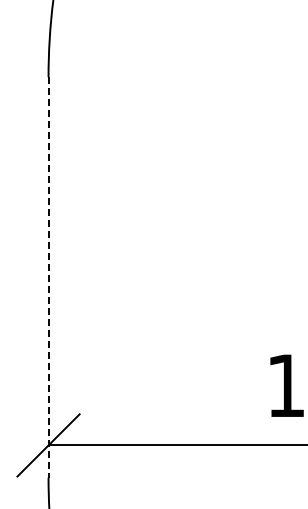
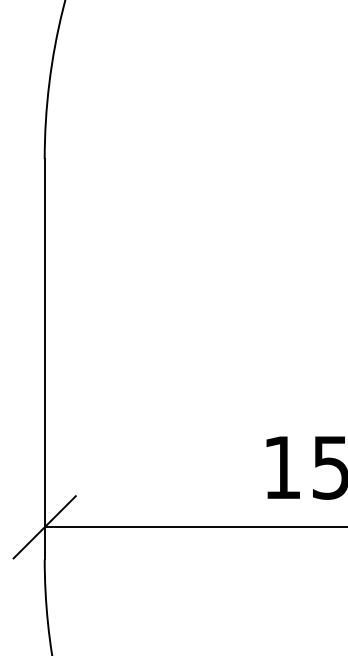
line: (48, 277) -> (44, 359), dashed -> solid

